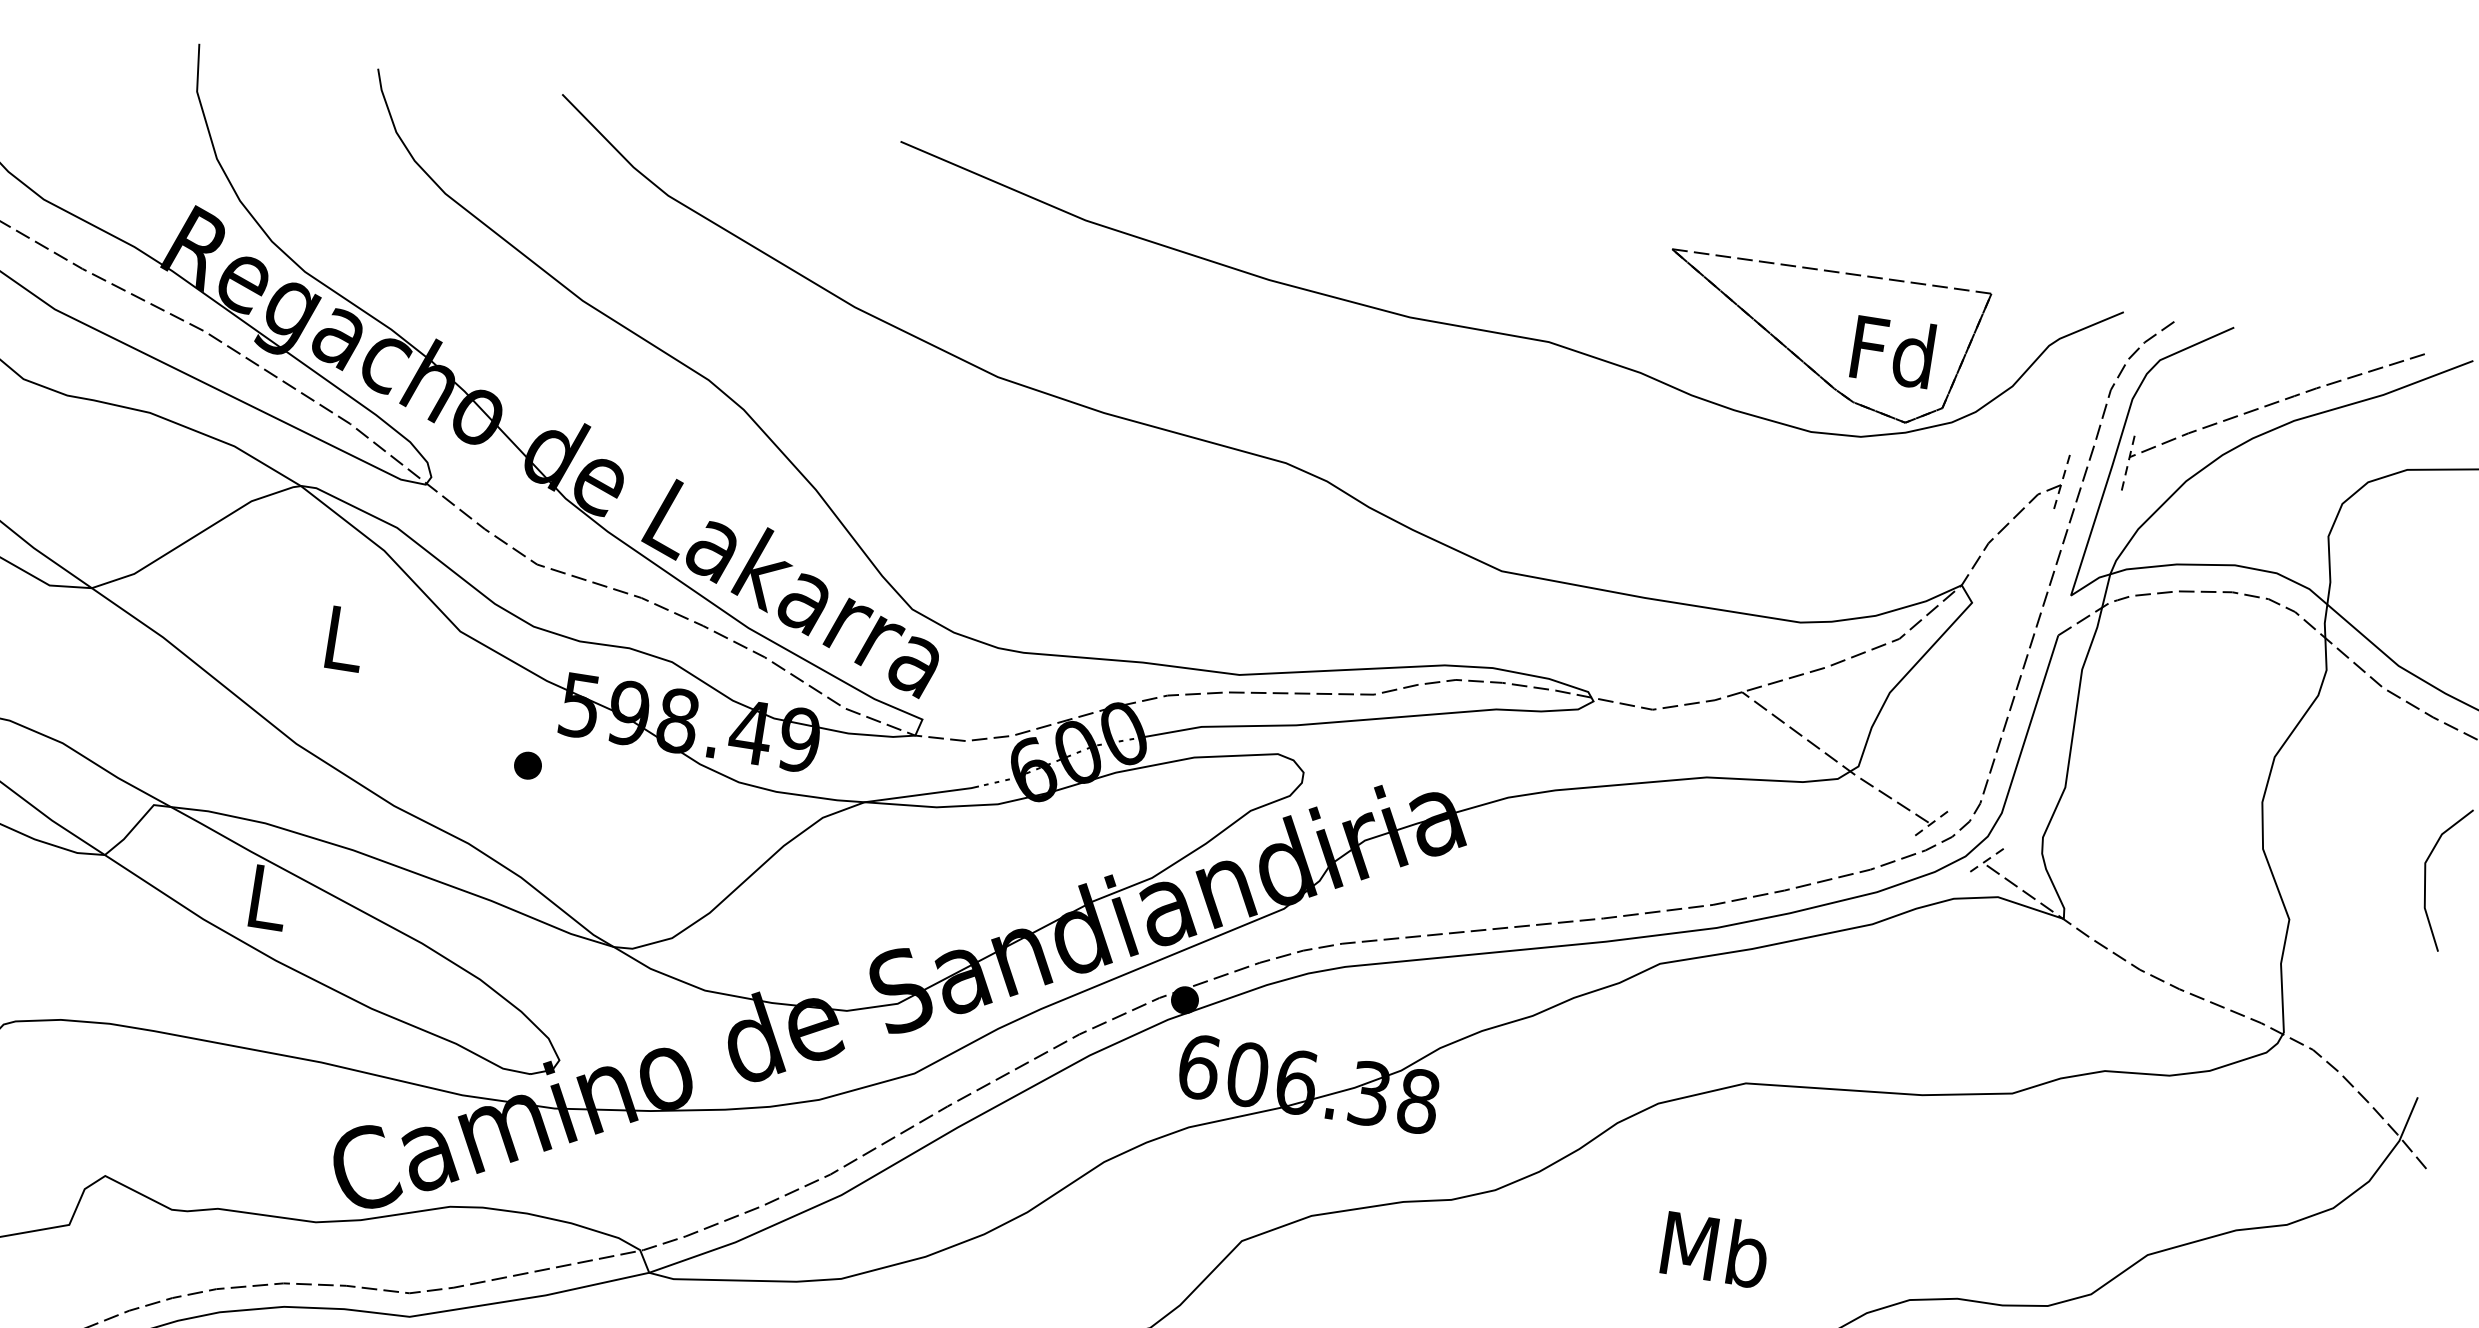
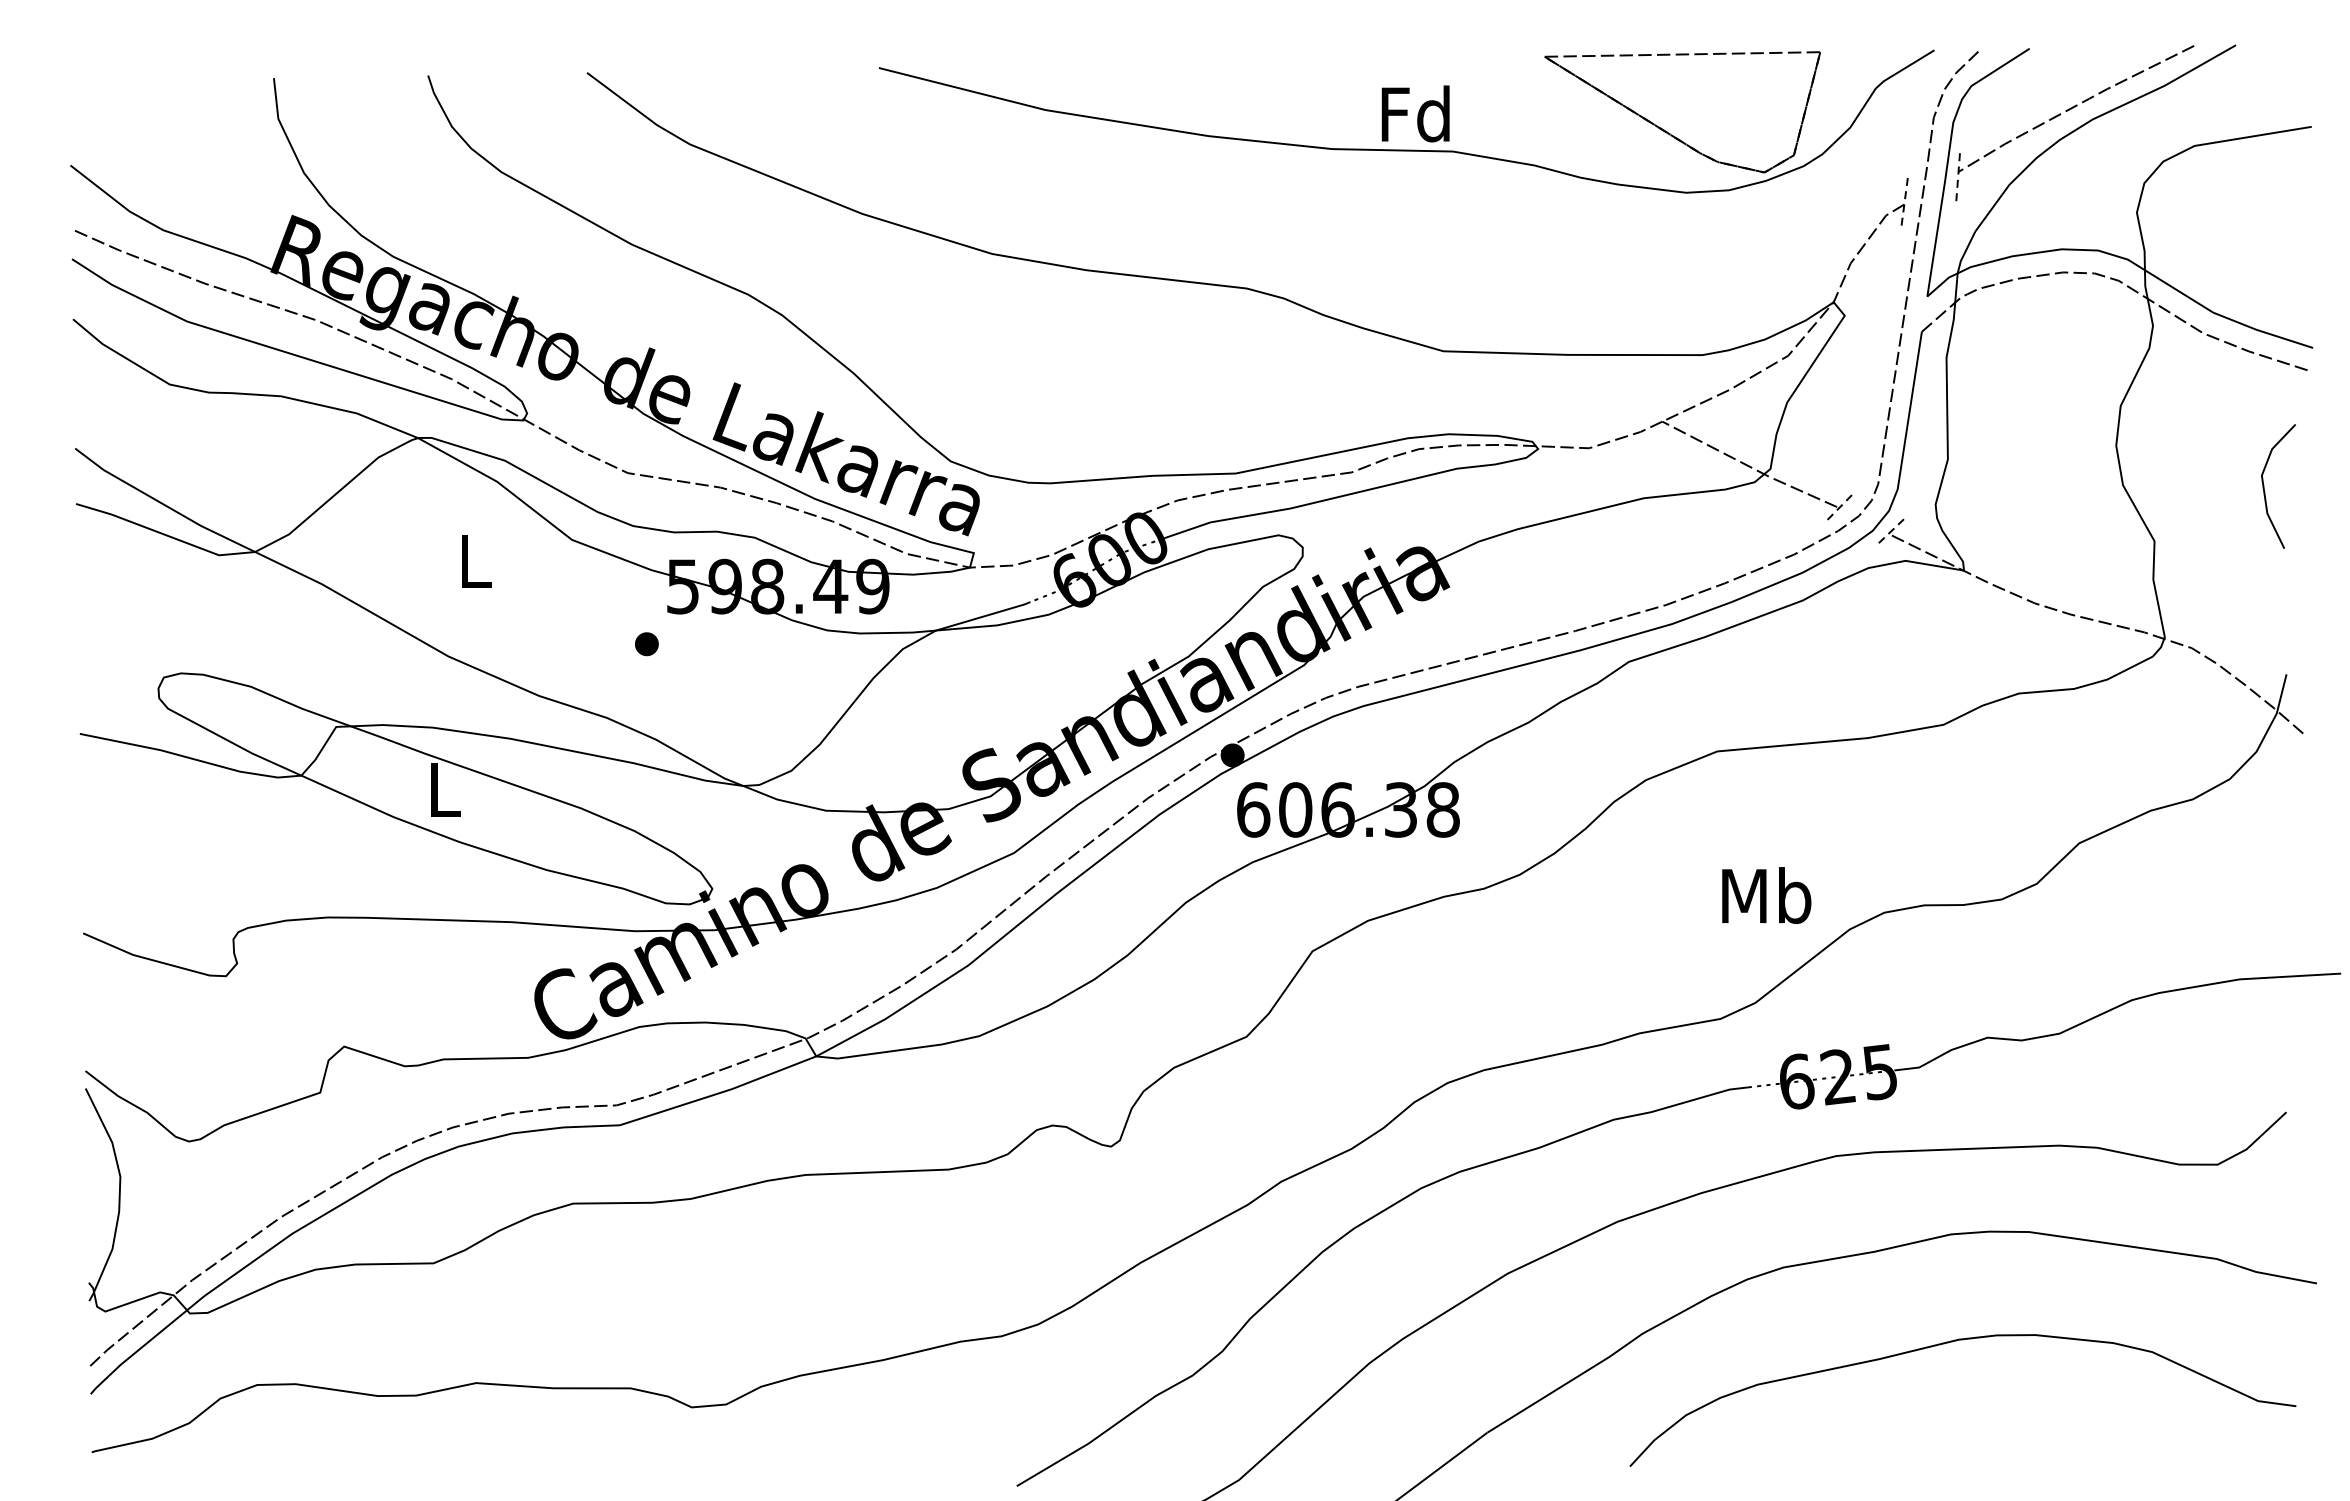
text: (1892, 350) -> (1415, 113), moved
text: (1715, 1249) -> (1766, 895), moved

